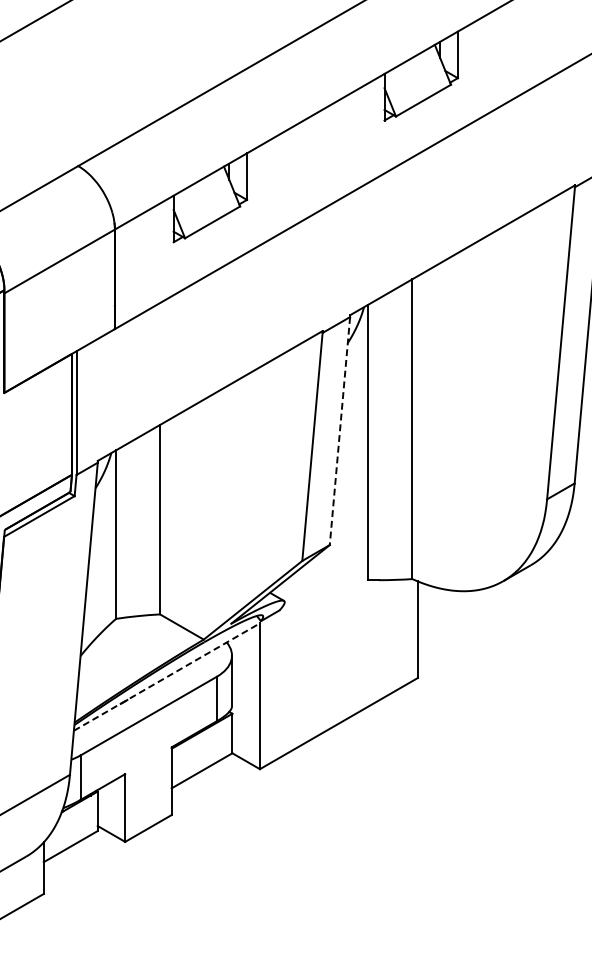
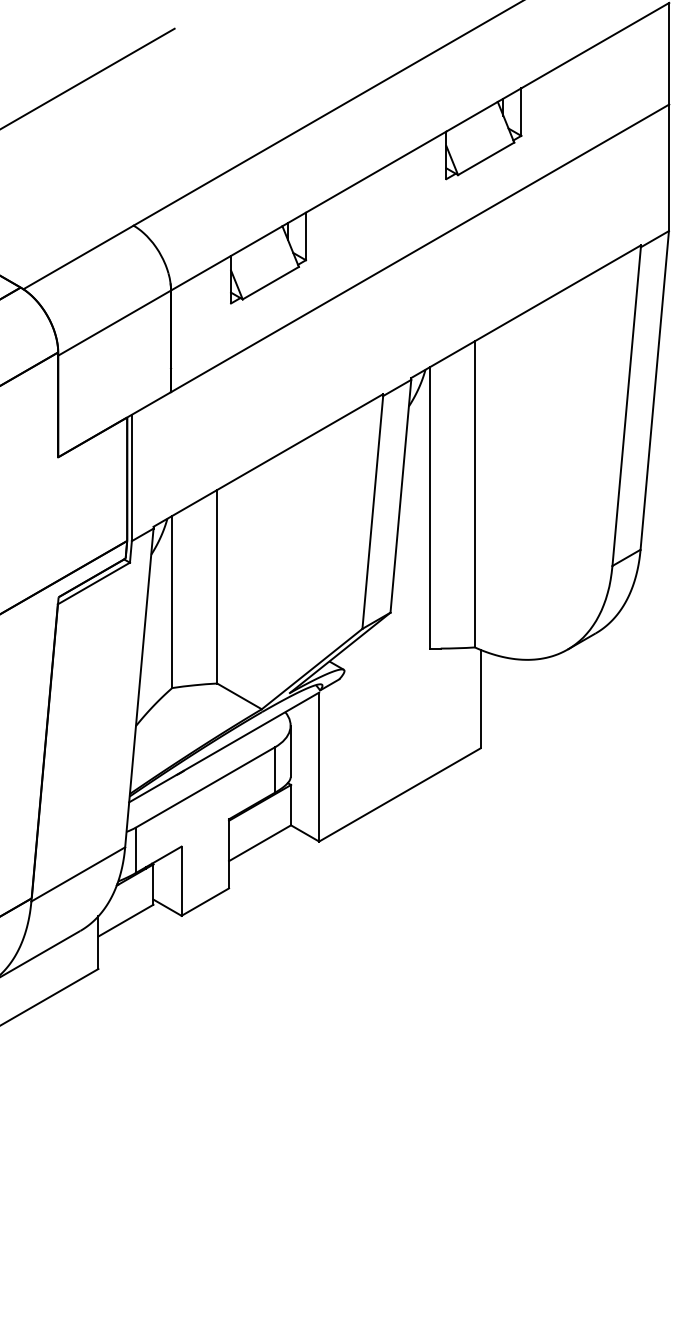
line: (339, 431) -> (400, 496), dashed -> solid
line: (167, 677) -> (224, 747), dashed -> solid

